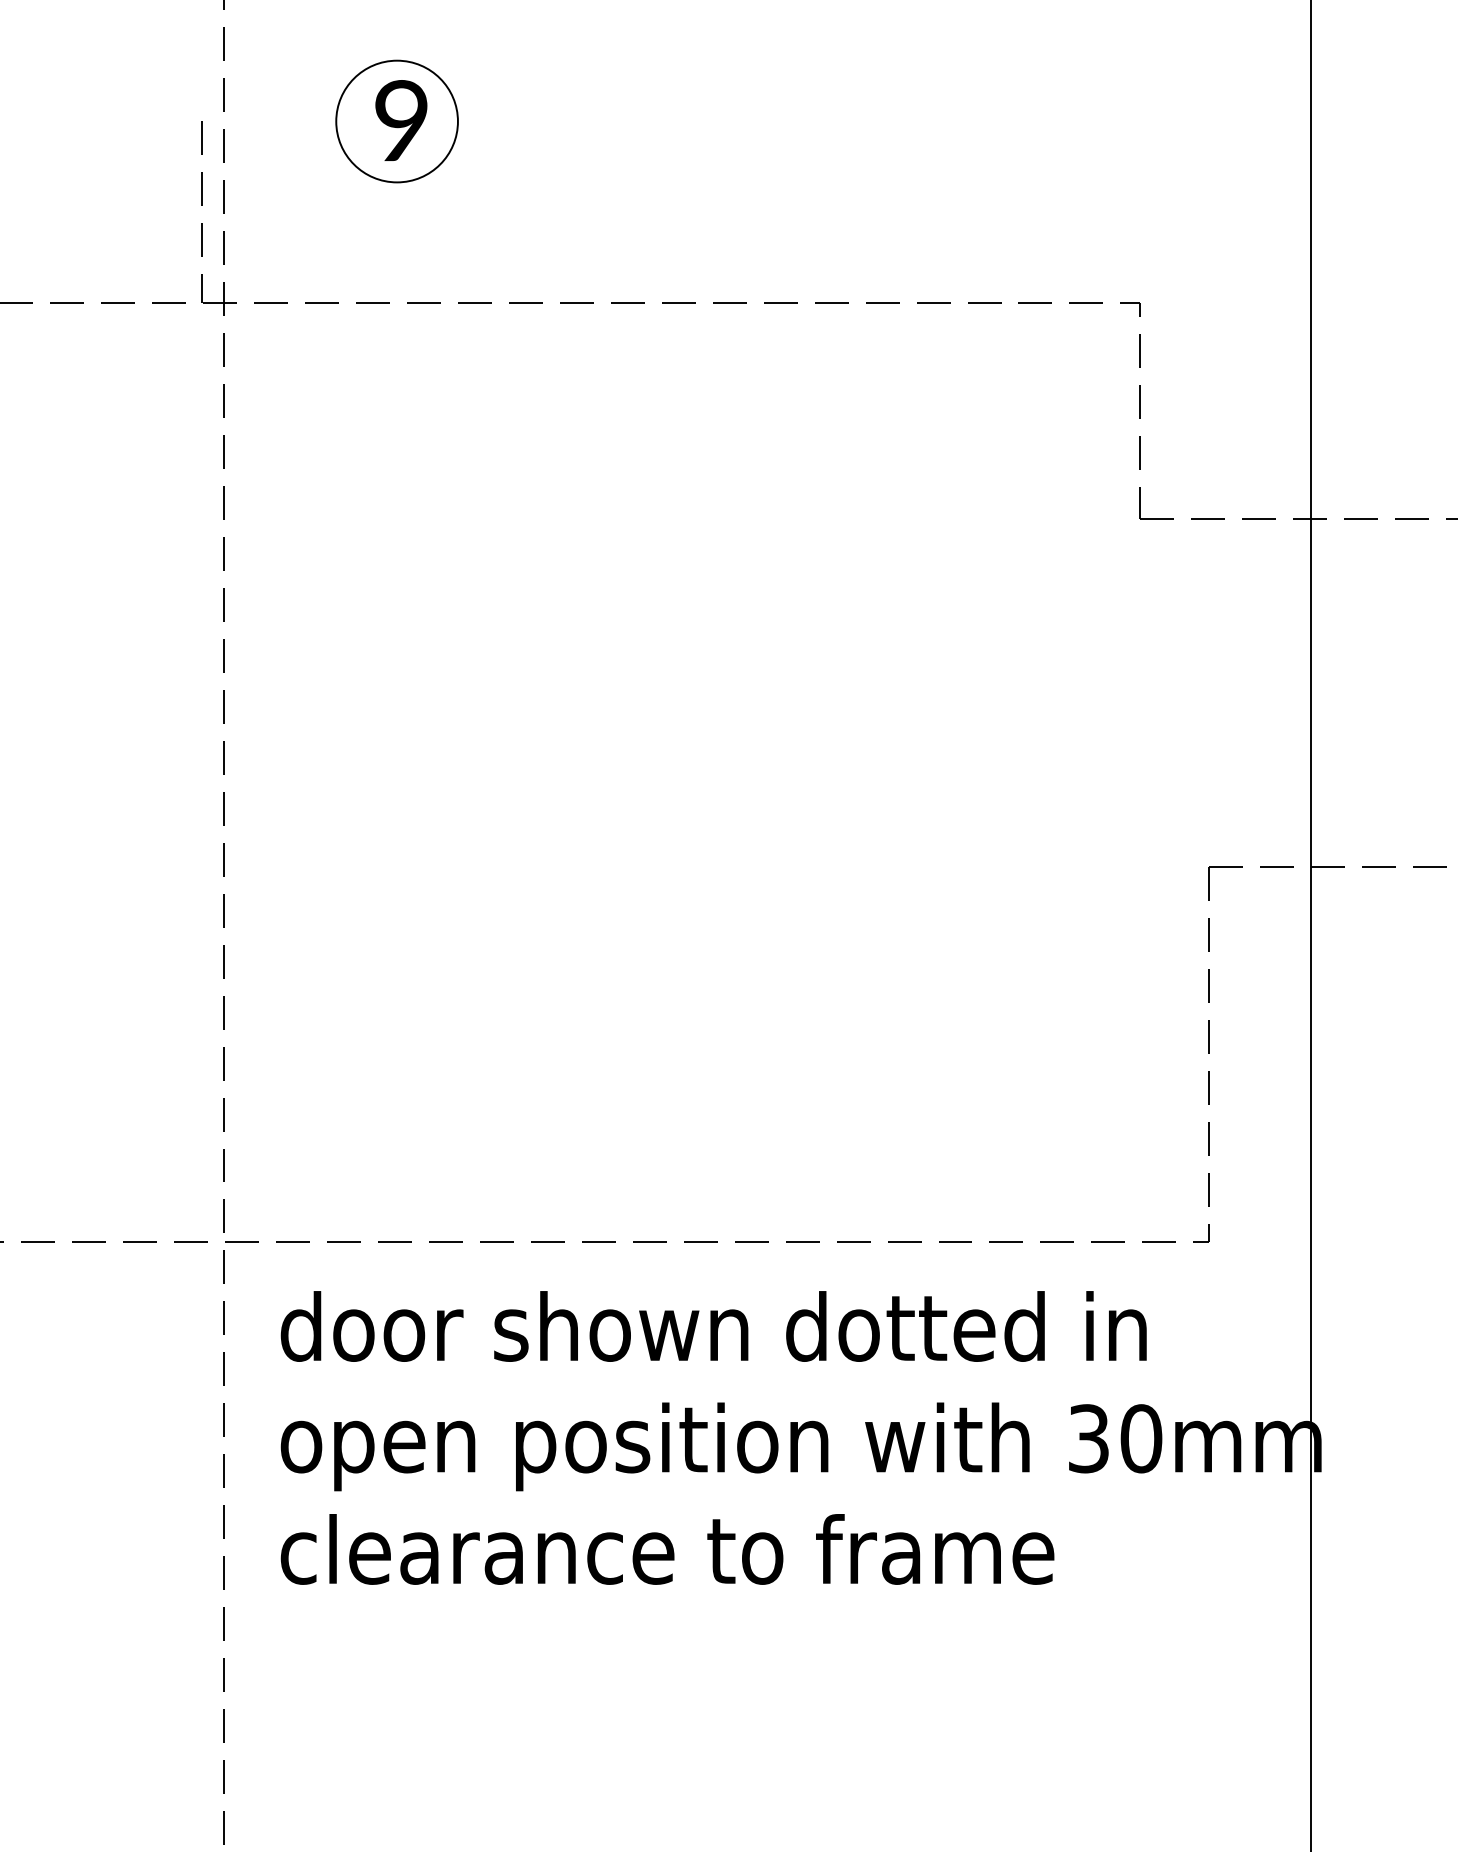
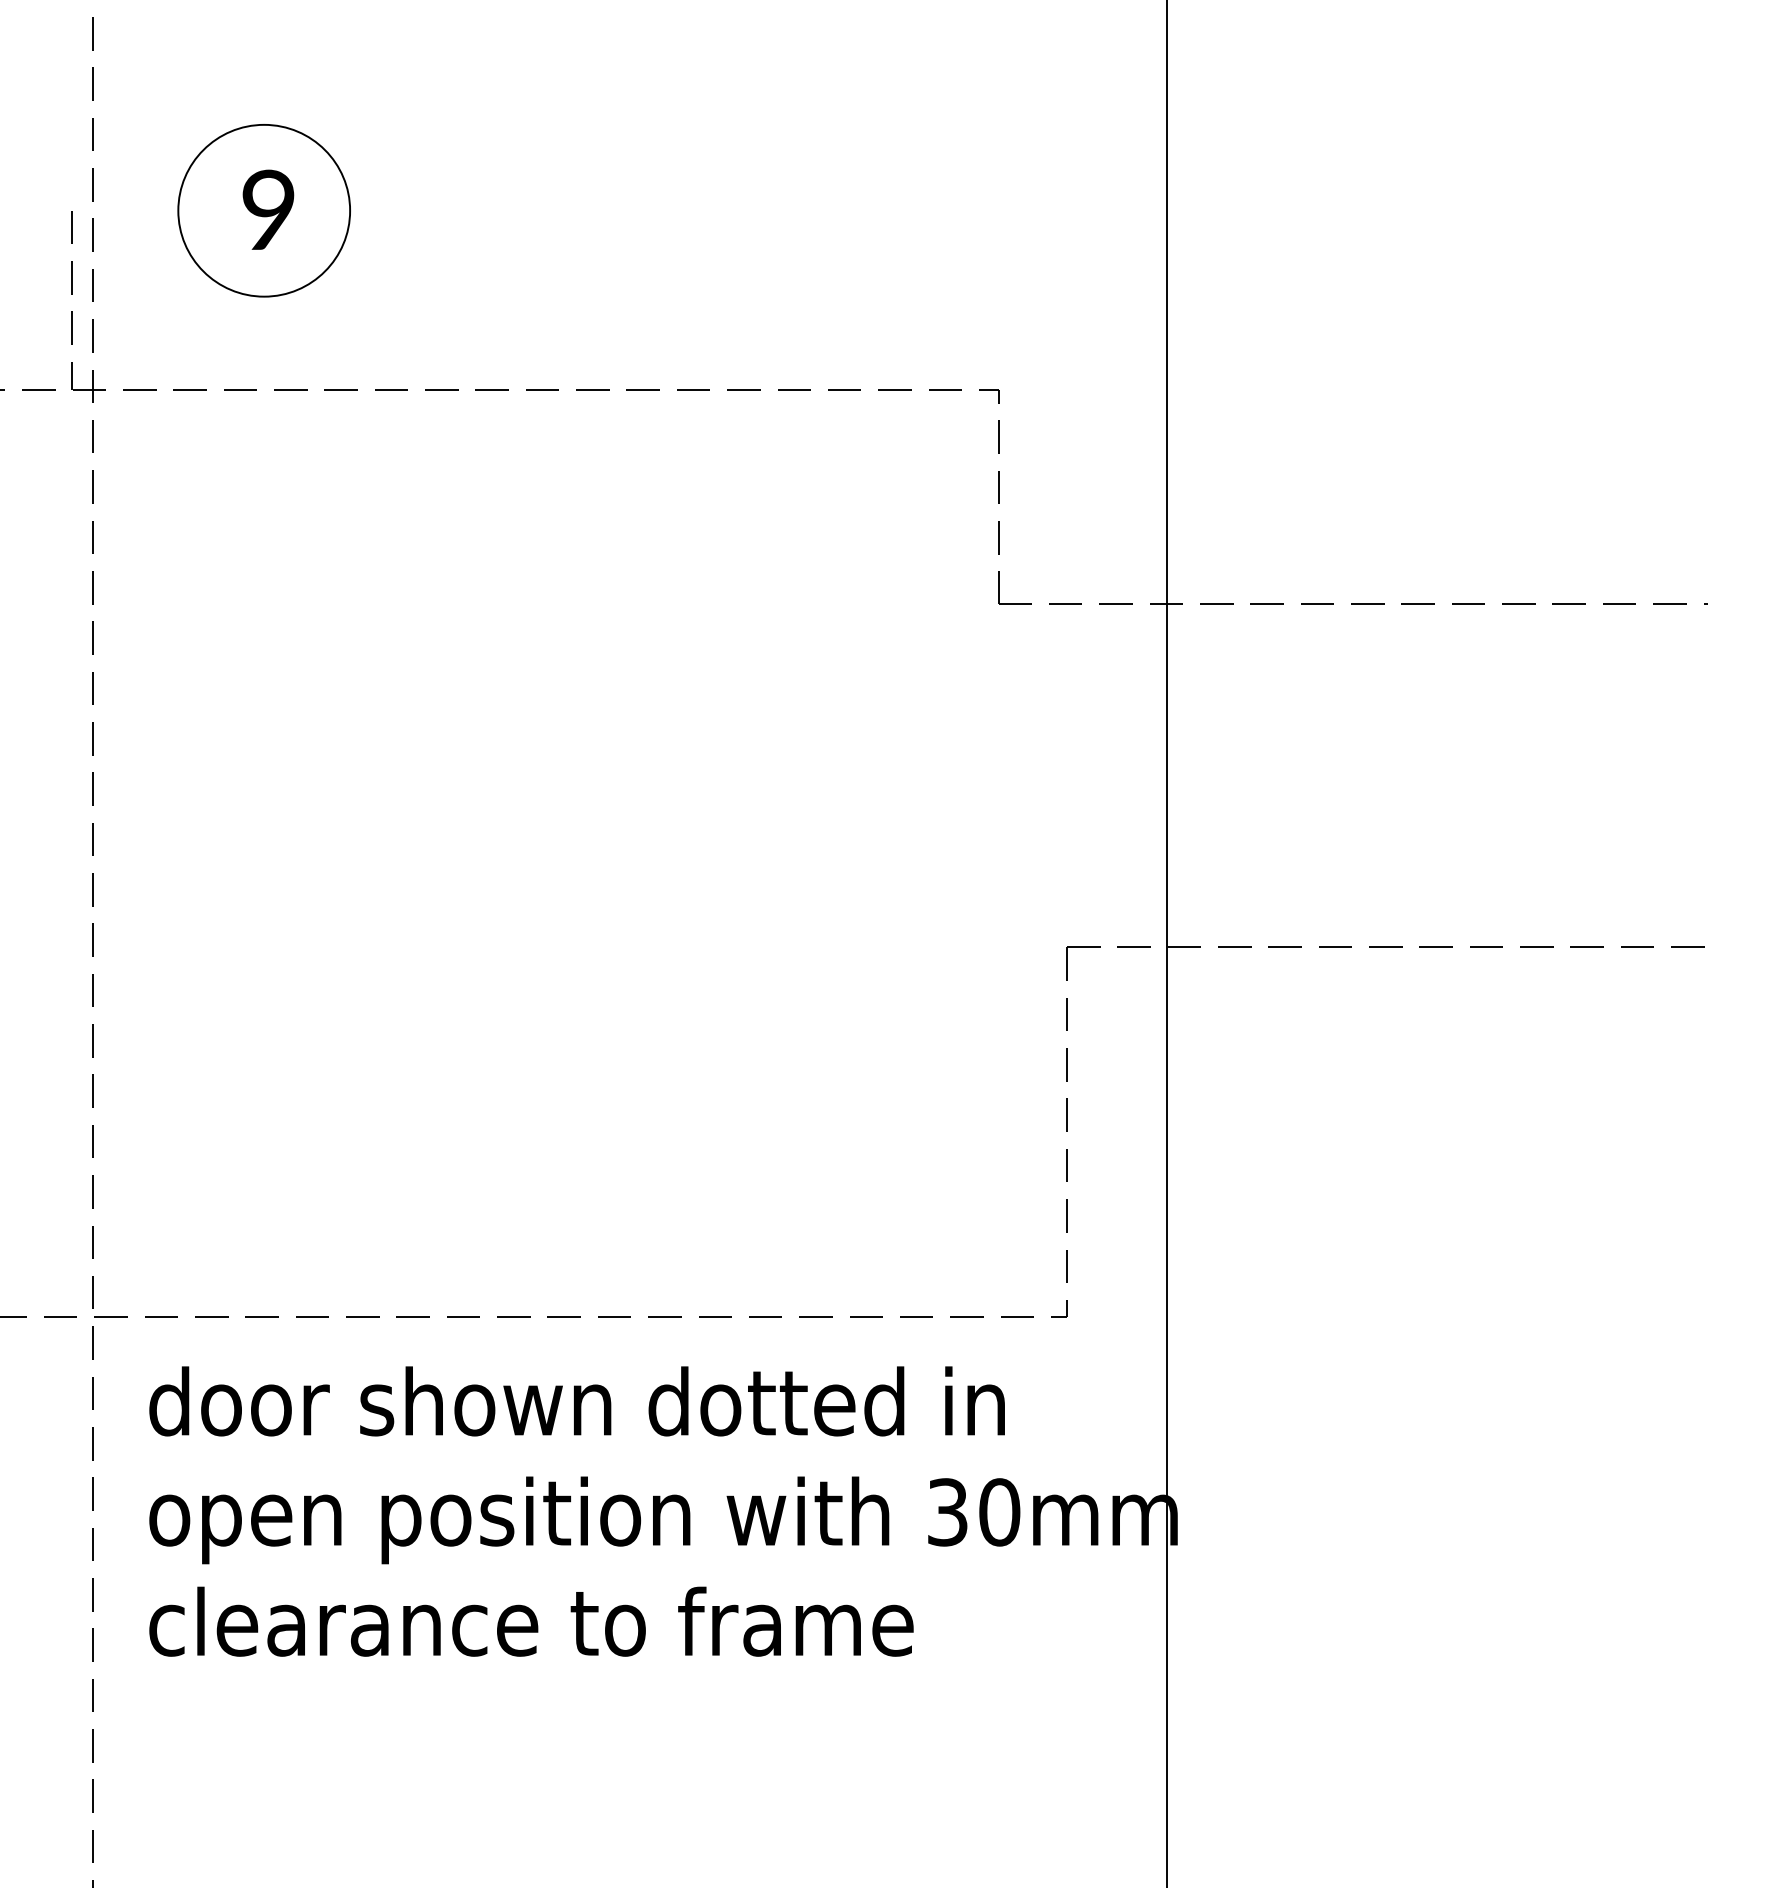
circle: (397, 121) -> (264, 210), size x1.43

